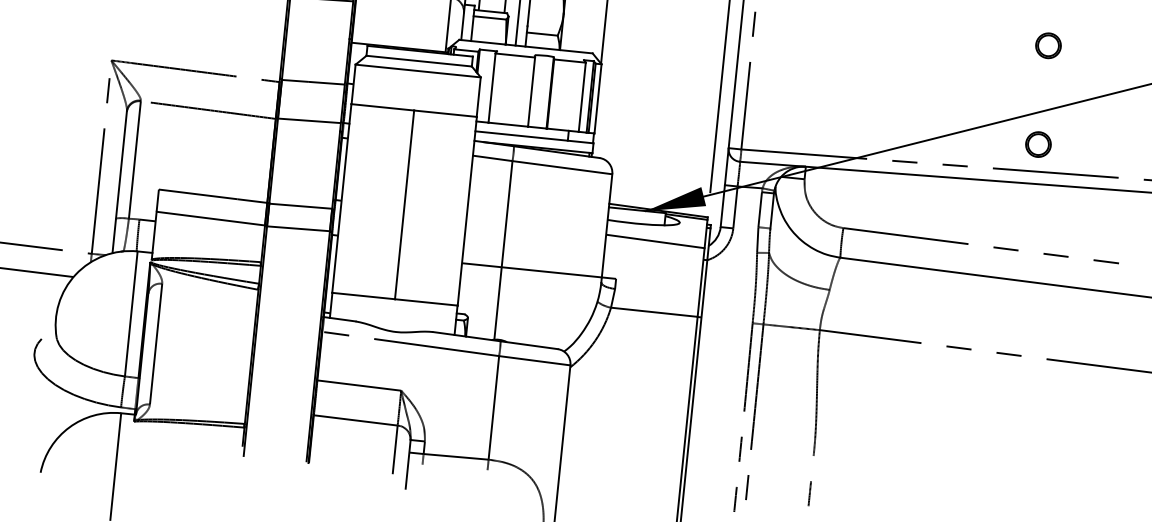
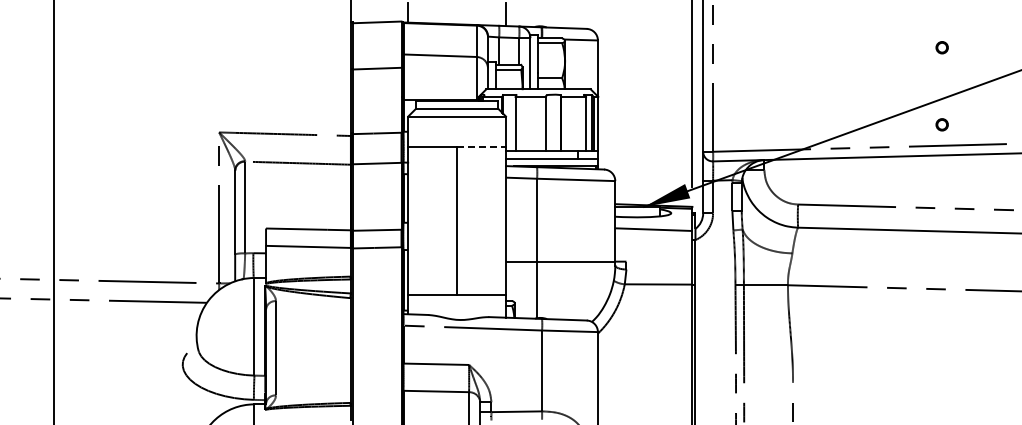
part: (1047, 45) -> (941, 47), size x0.6
line: (446, 113) -> (482, 147), solid -> dashed
part: (1037, 144) -> (941, 124), size x0.6

